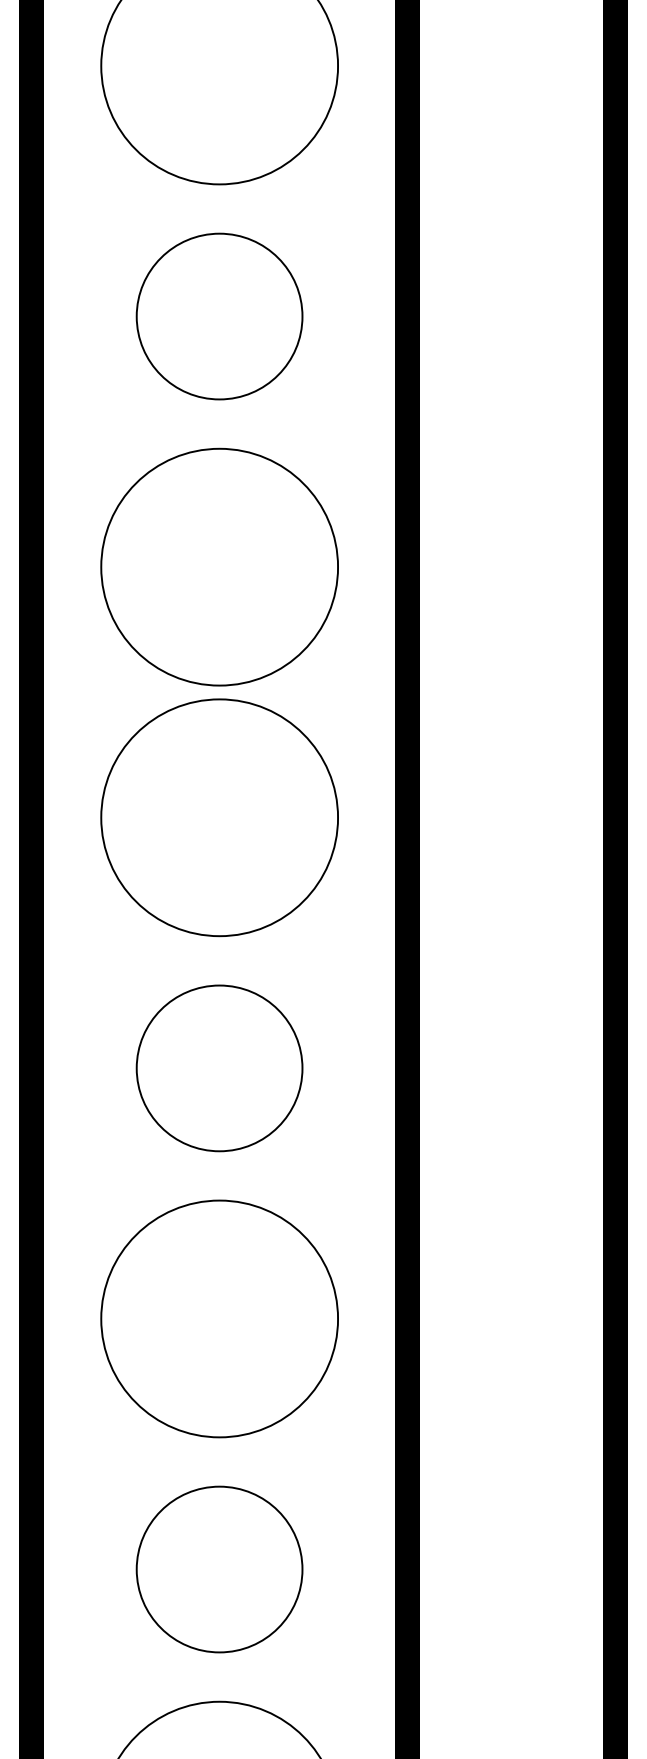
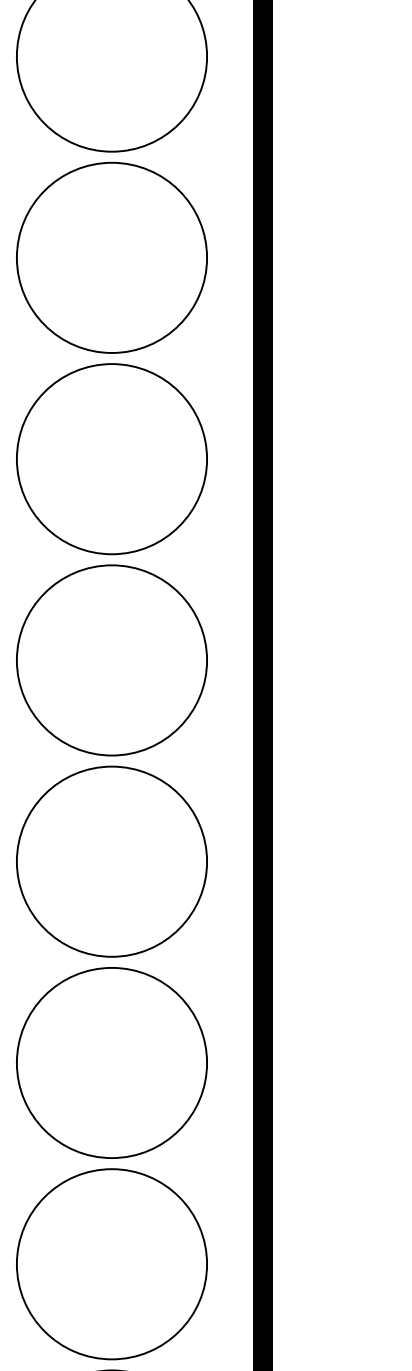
part: (219, 316) -> (111, 257), size x1.43
part: (219, 1068) -> (111, 861), size x1.43
part: (219, 1569) -> (111, 1264), size x1.43

